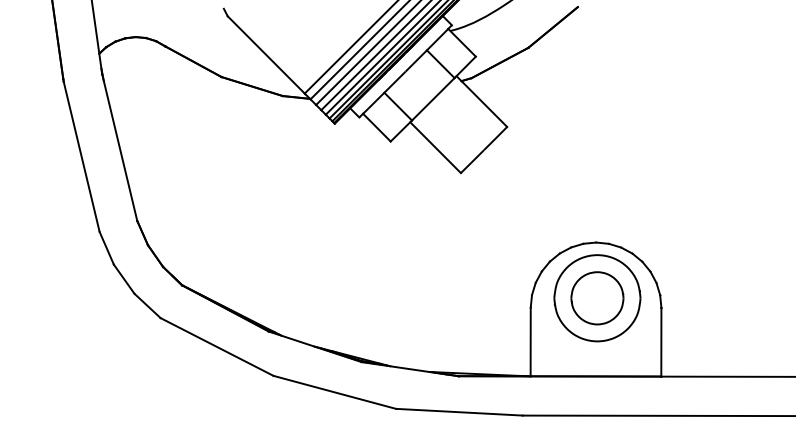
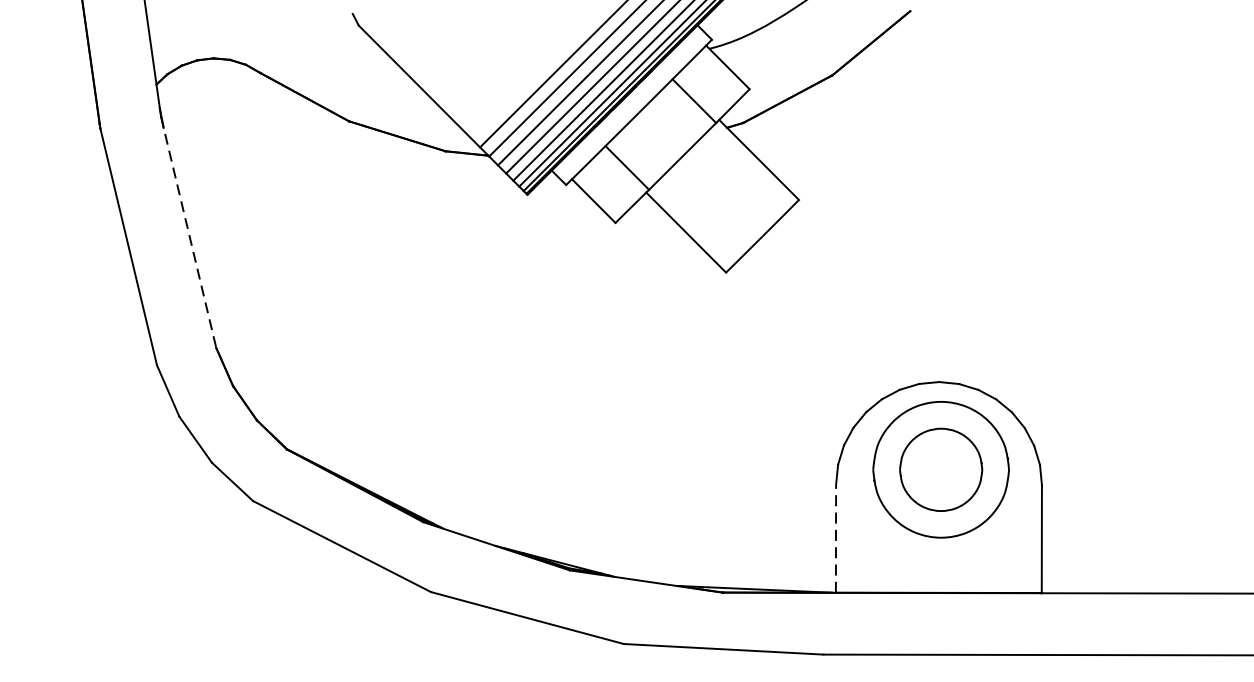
line: (119, 148) -> (188, 233), solid -> dashed
line: (530, 341) -> (835, 537), solid -> dashed

